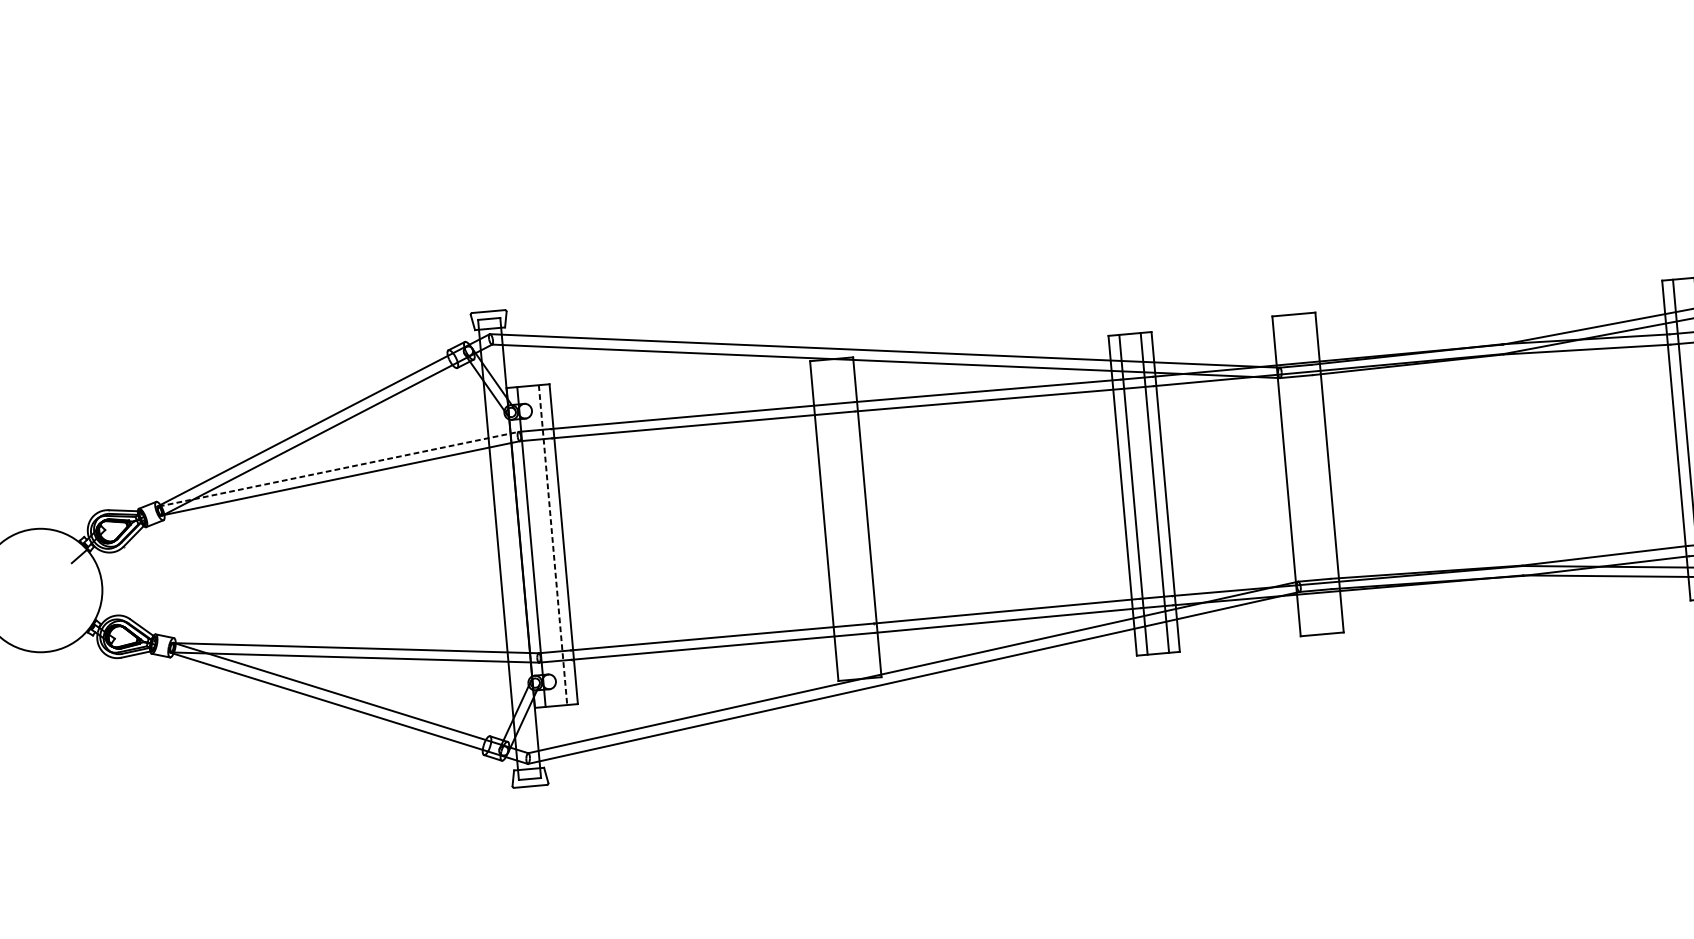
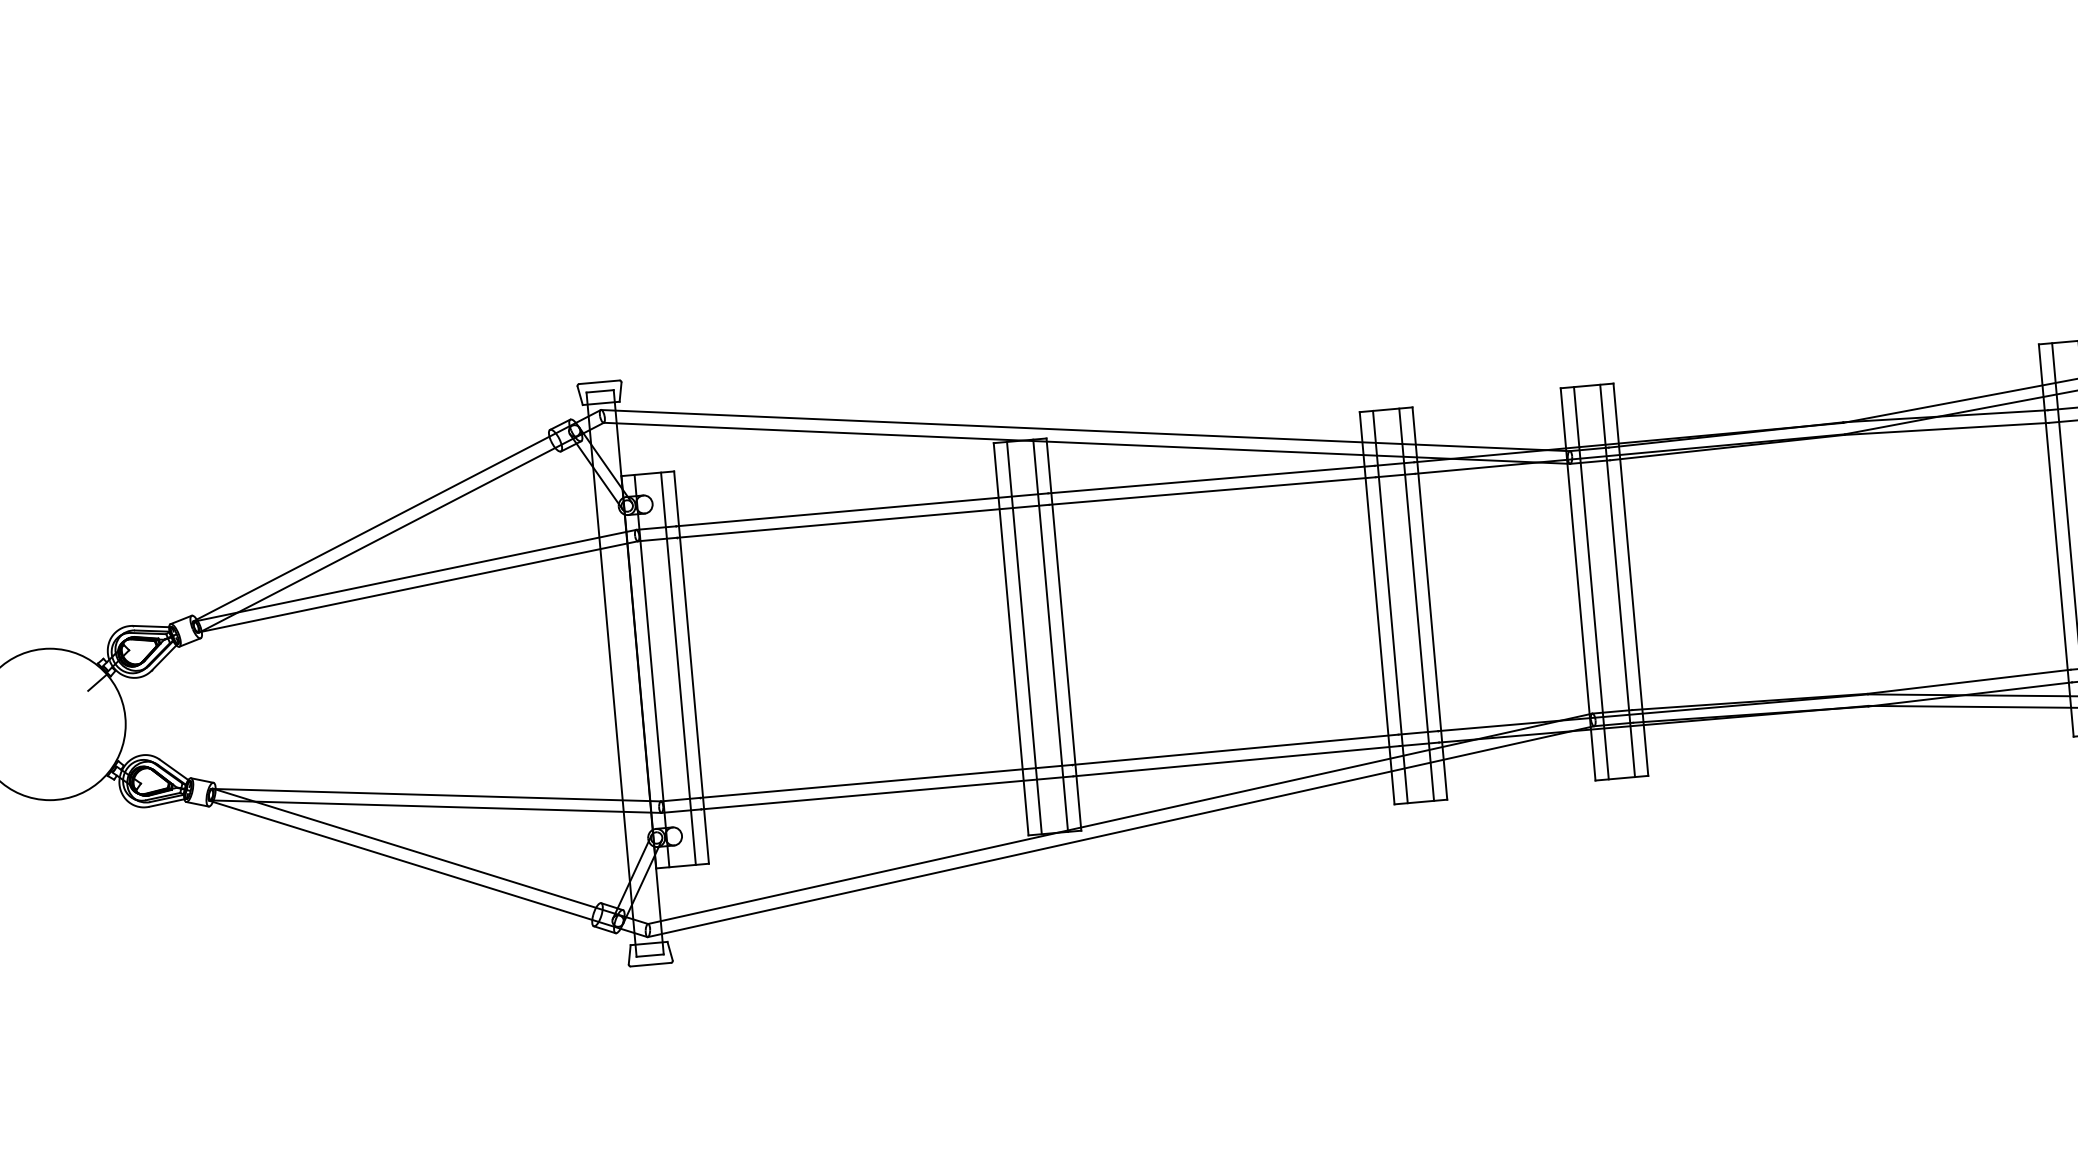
line: (339, 469) -> (416, 575), dashed -> solid
line: (1318, 473) -> (1617, 580), added
line: (1297, 475) -> (1591, 583), added
line: (856, 518) -> (1050, 635), added
line: (835, 519) -> (1024, 637), added
line: (553, 544) -> (678, 668), dashed -> solid

